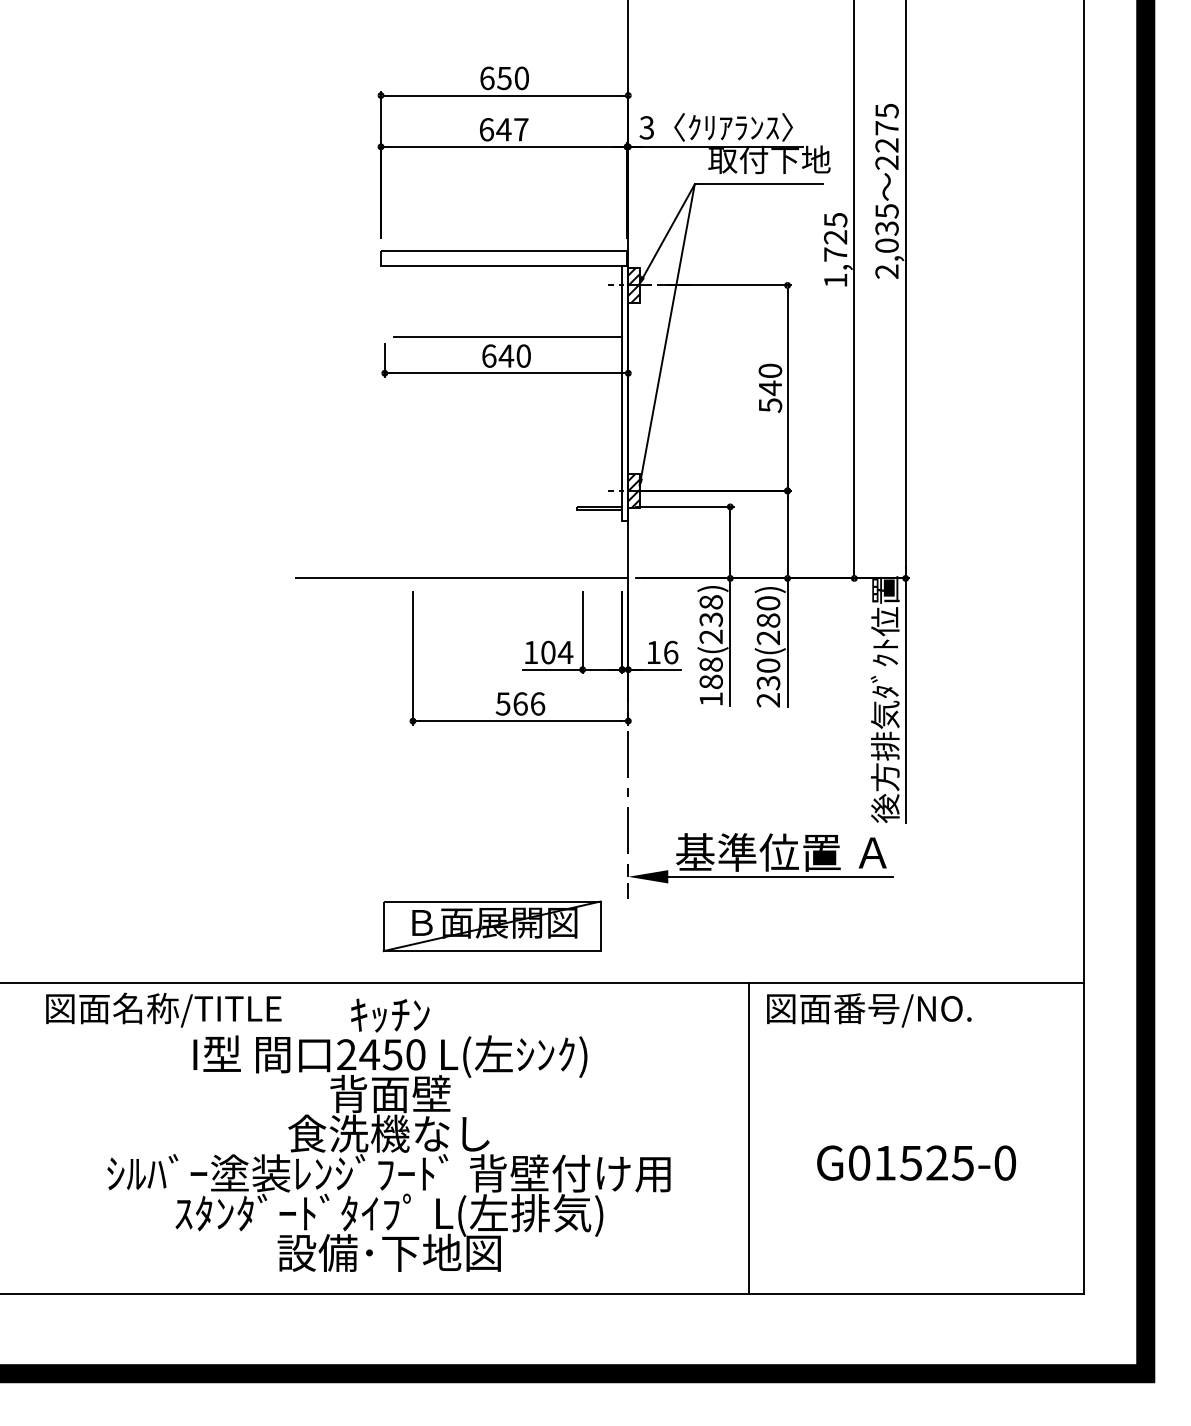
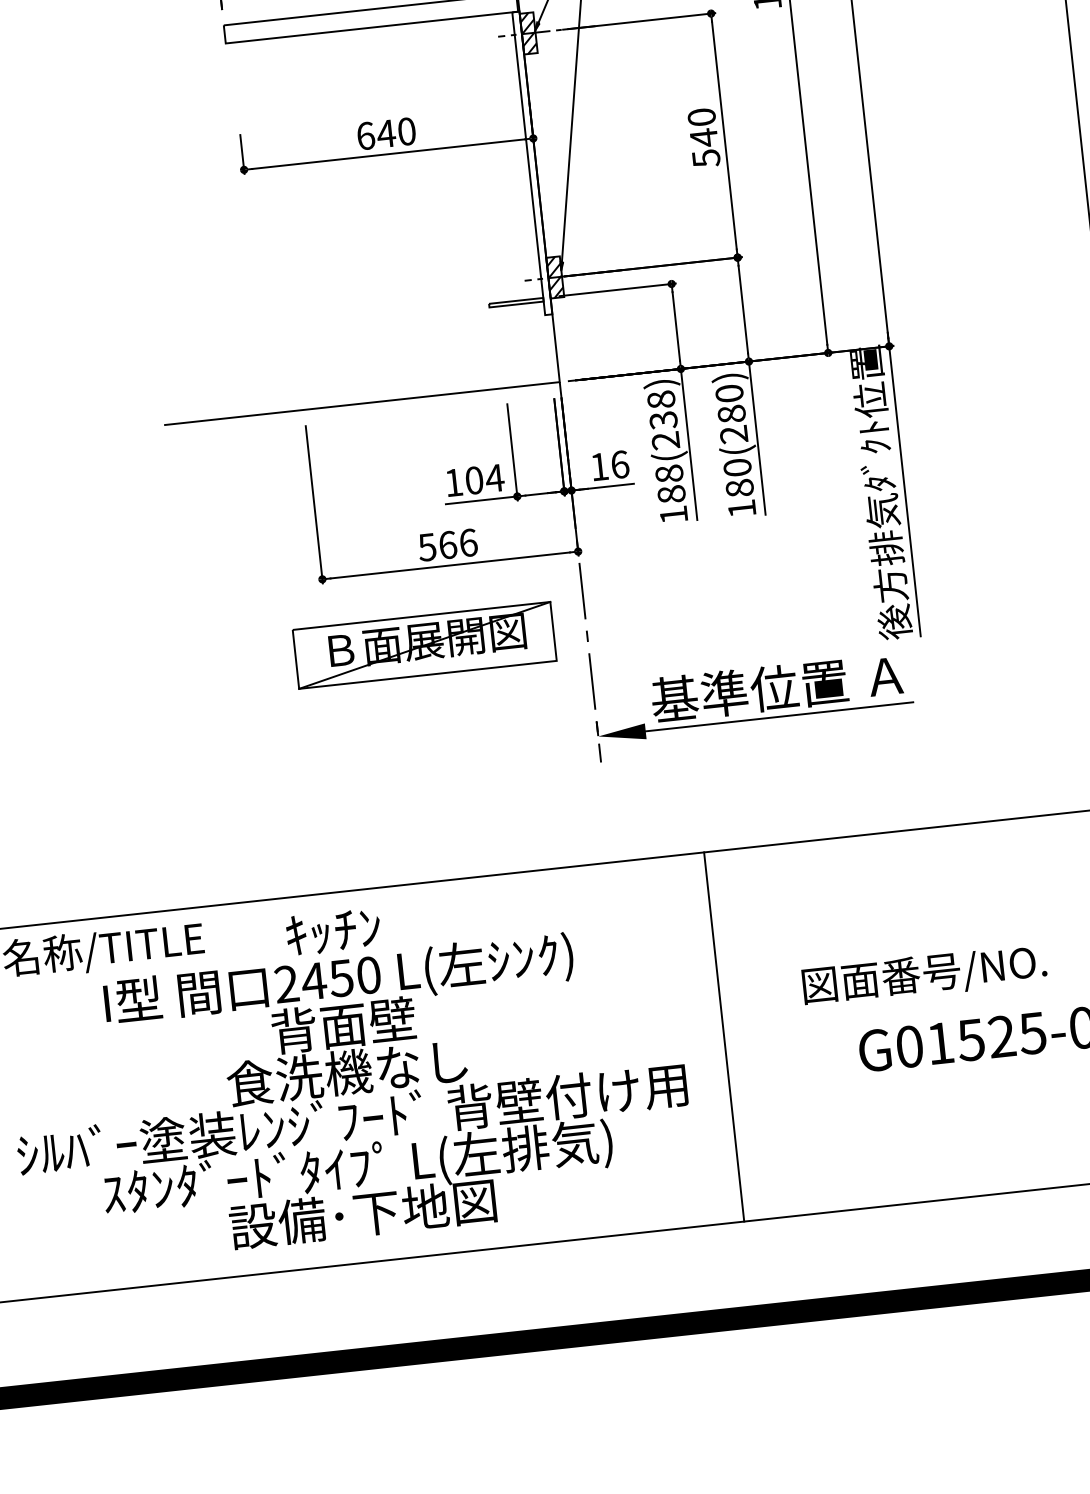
line: (508, 337) -> (386, 111), removed
text: (768, 691) -> (740, 498), 230(280) -> 180(280)
part: (491, 926) -> (424, 645), moved
text: (869, 1010) -> (924, 975), moved
line: (748, 1137) -> (723, 1036), moved

